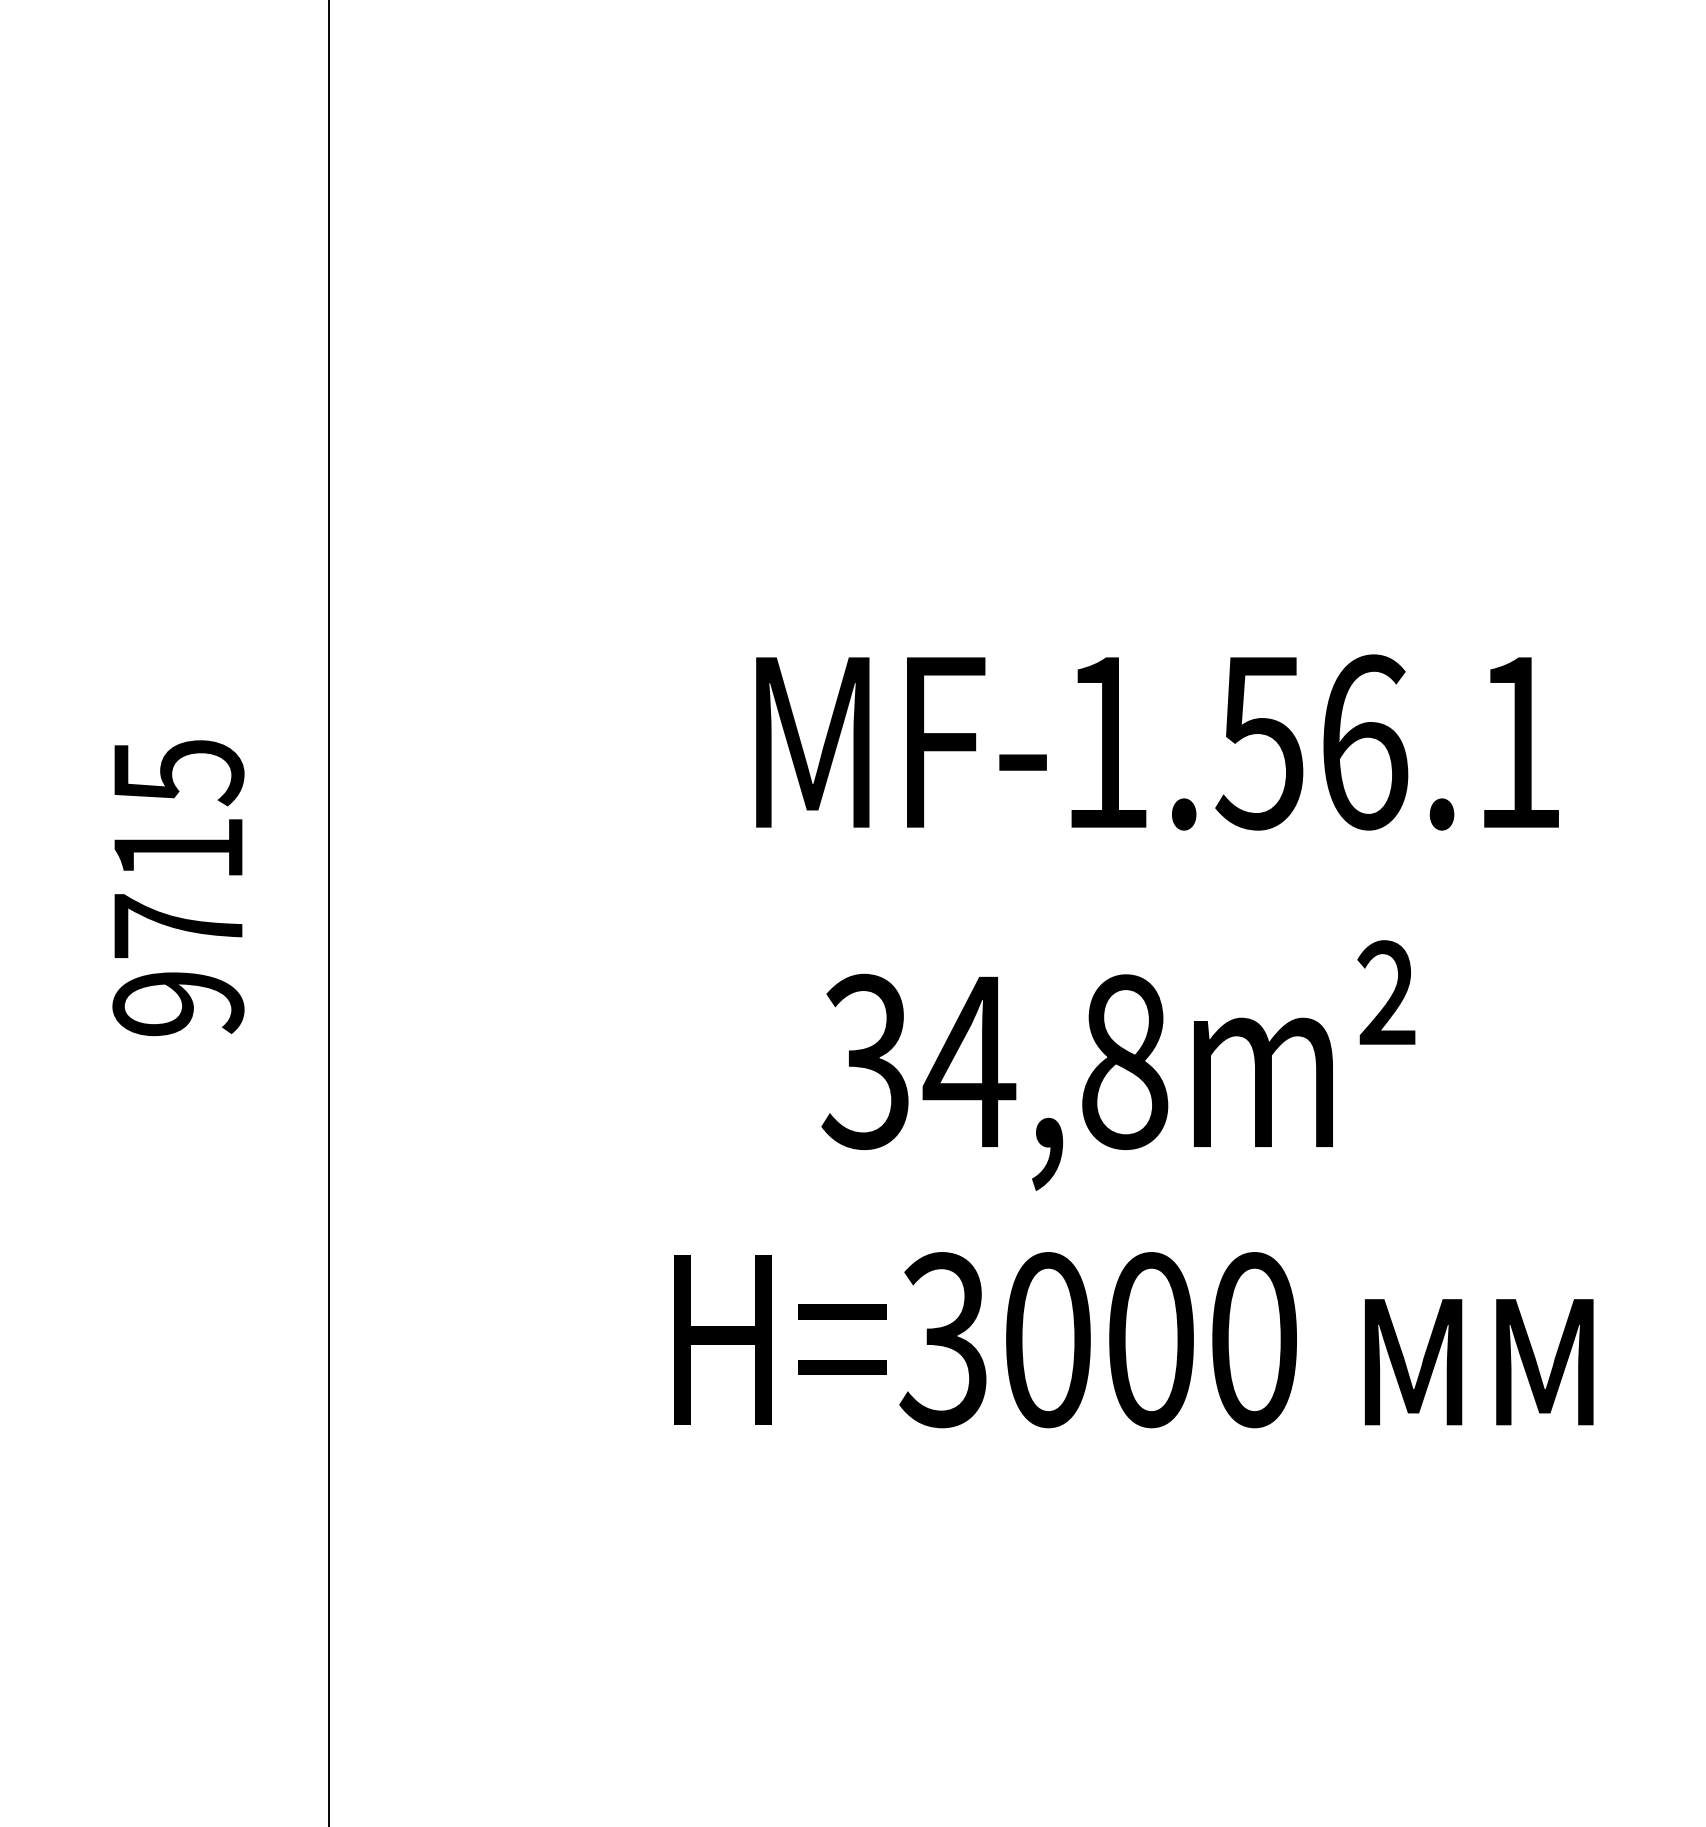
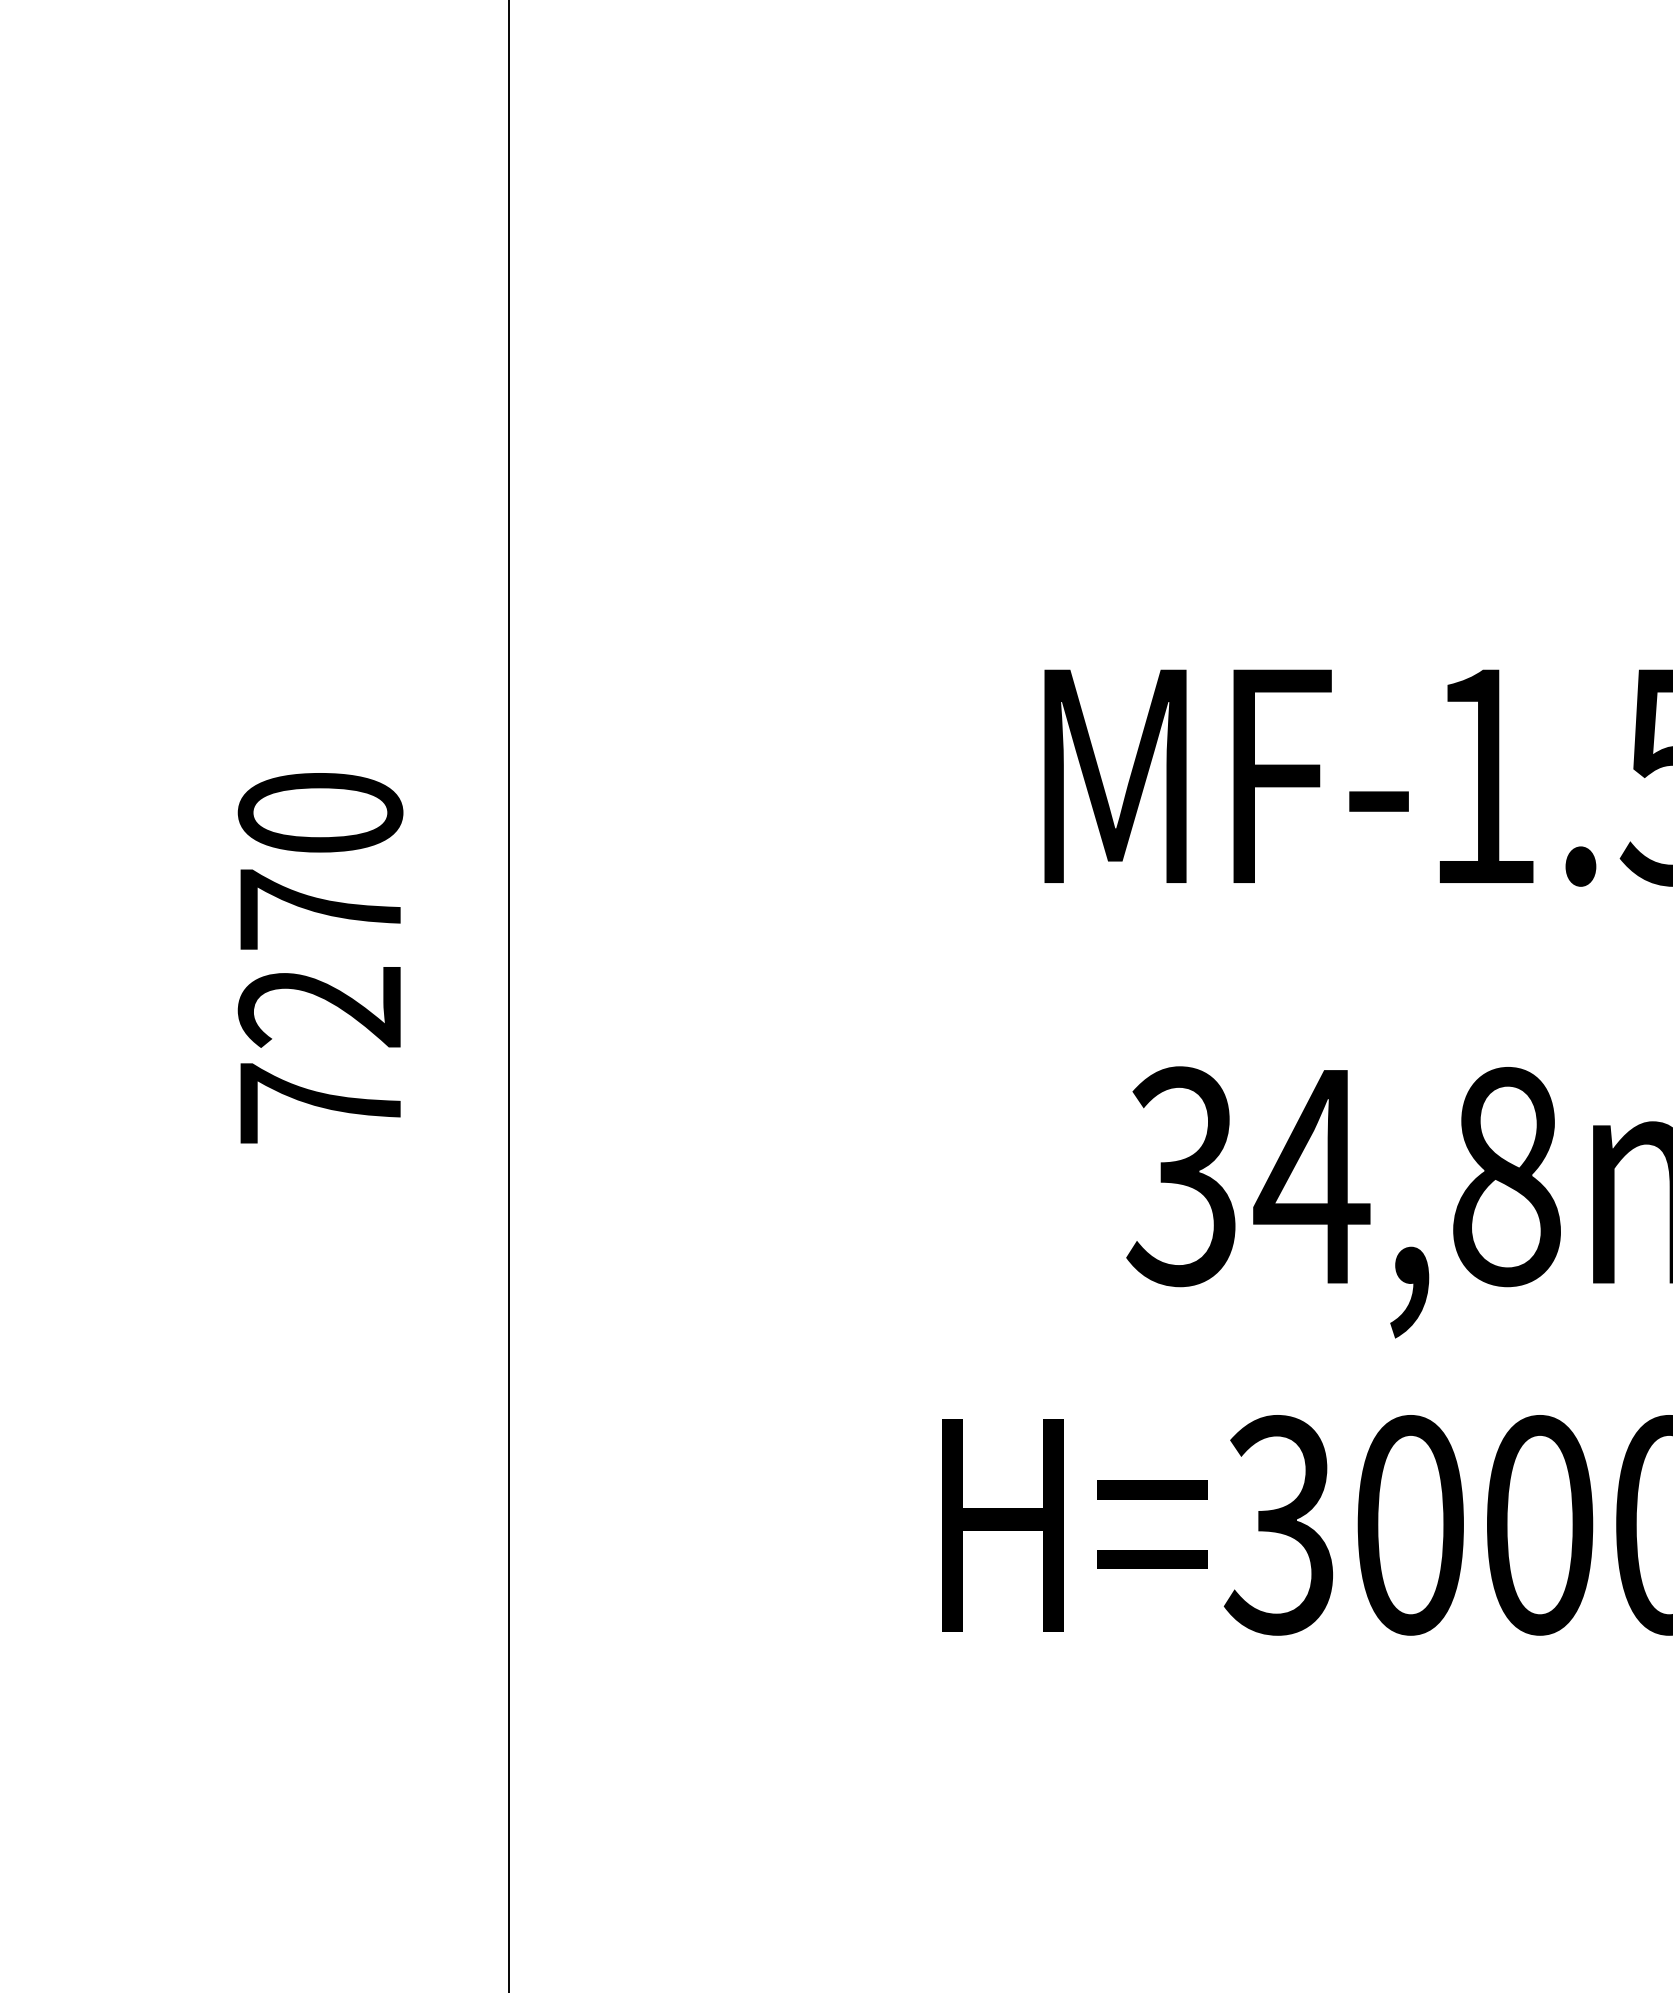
text: (178, 887) -> (320, 958), 9715 -> 7270

